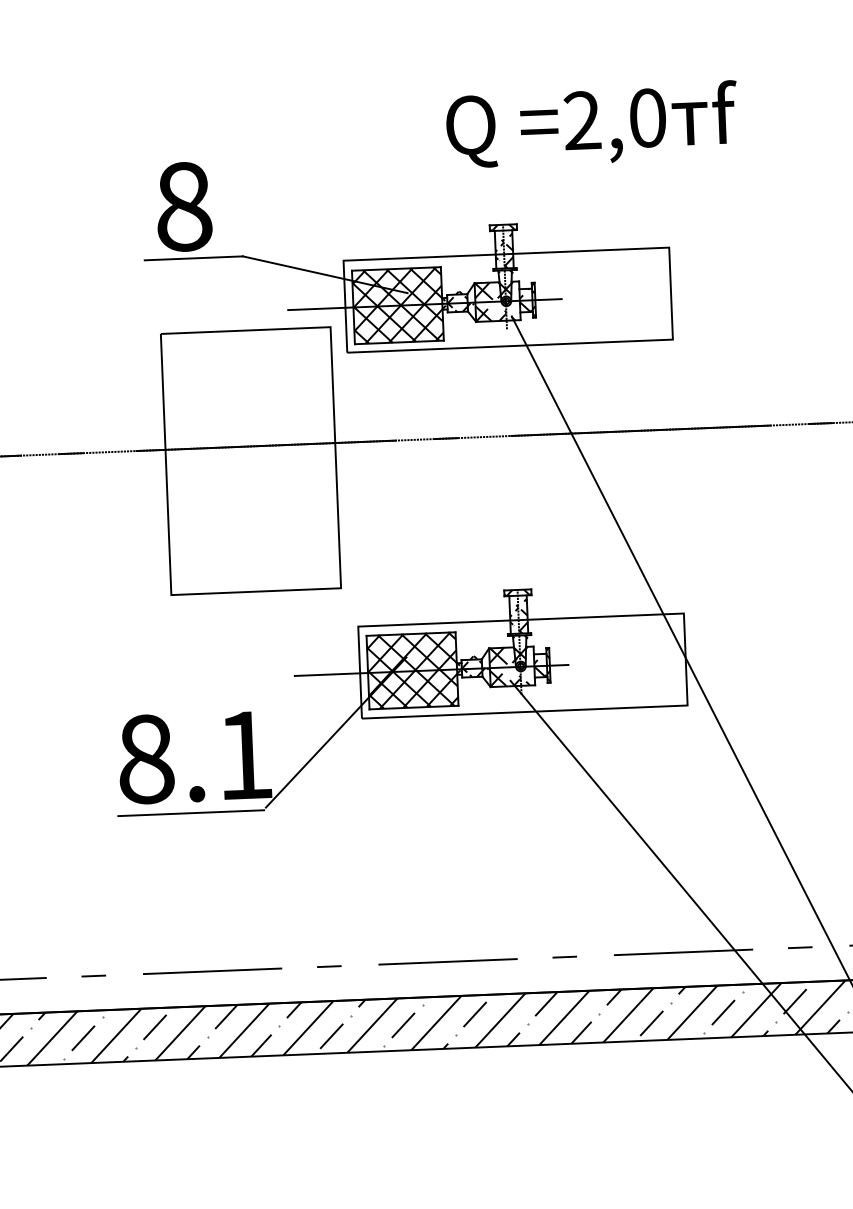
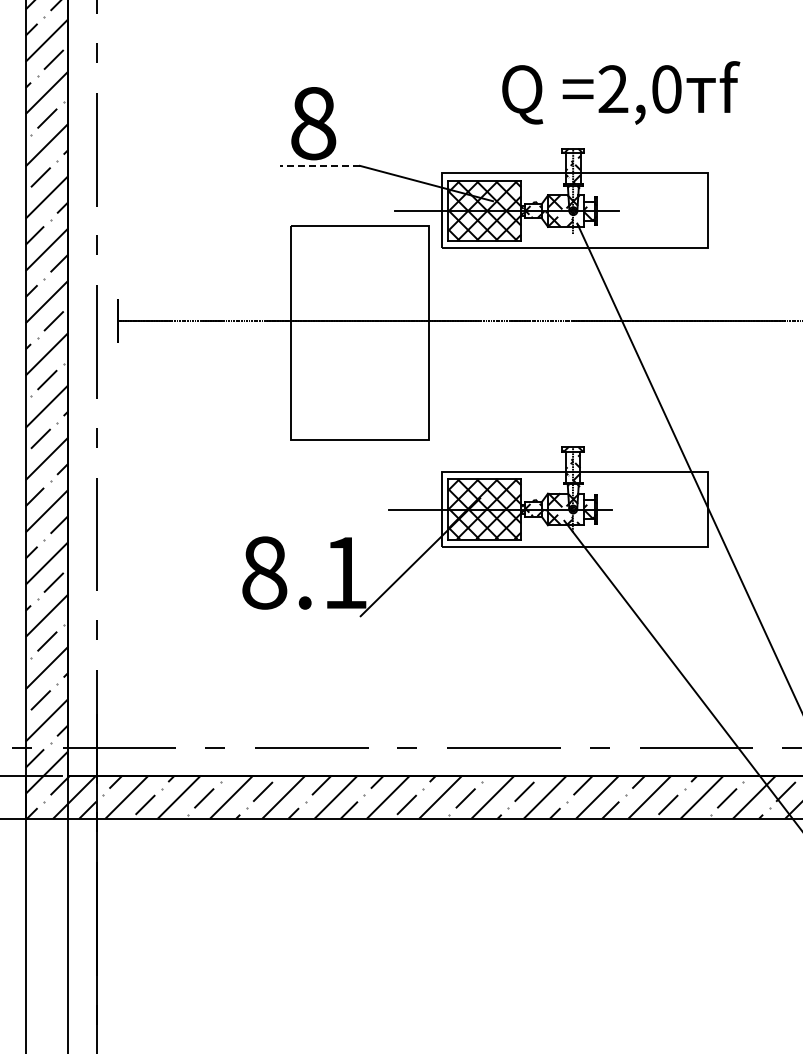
text: (592, 124) -> (621, 92), moved
line: (193, 257) -> (319, 165), solid -> dashed
line: (191, 813) -> (299, 618), removed

